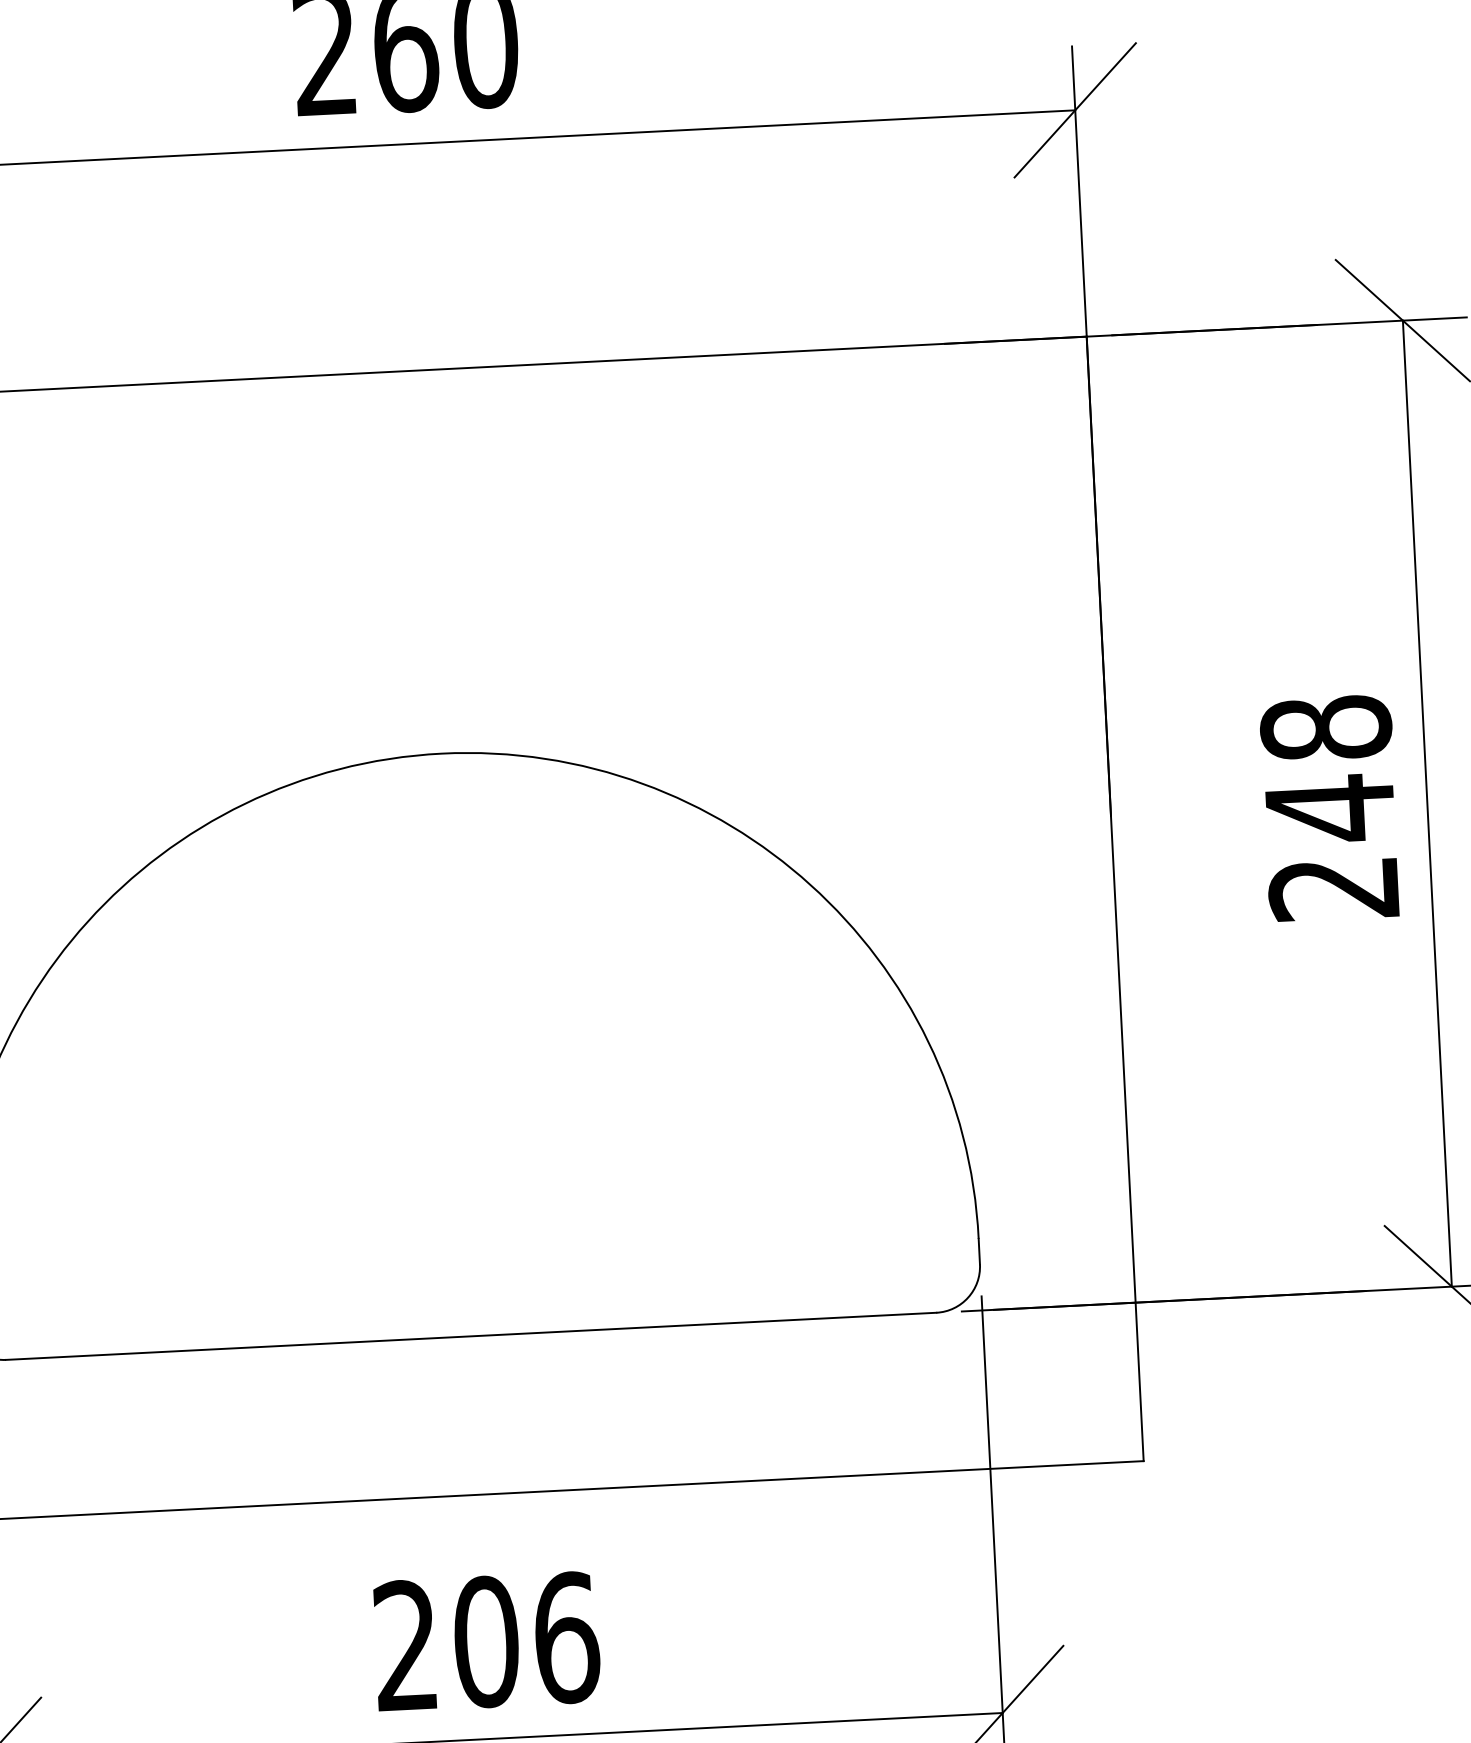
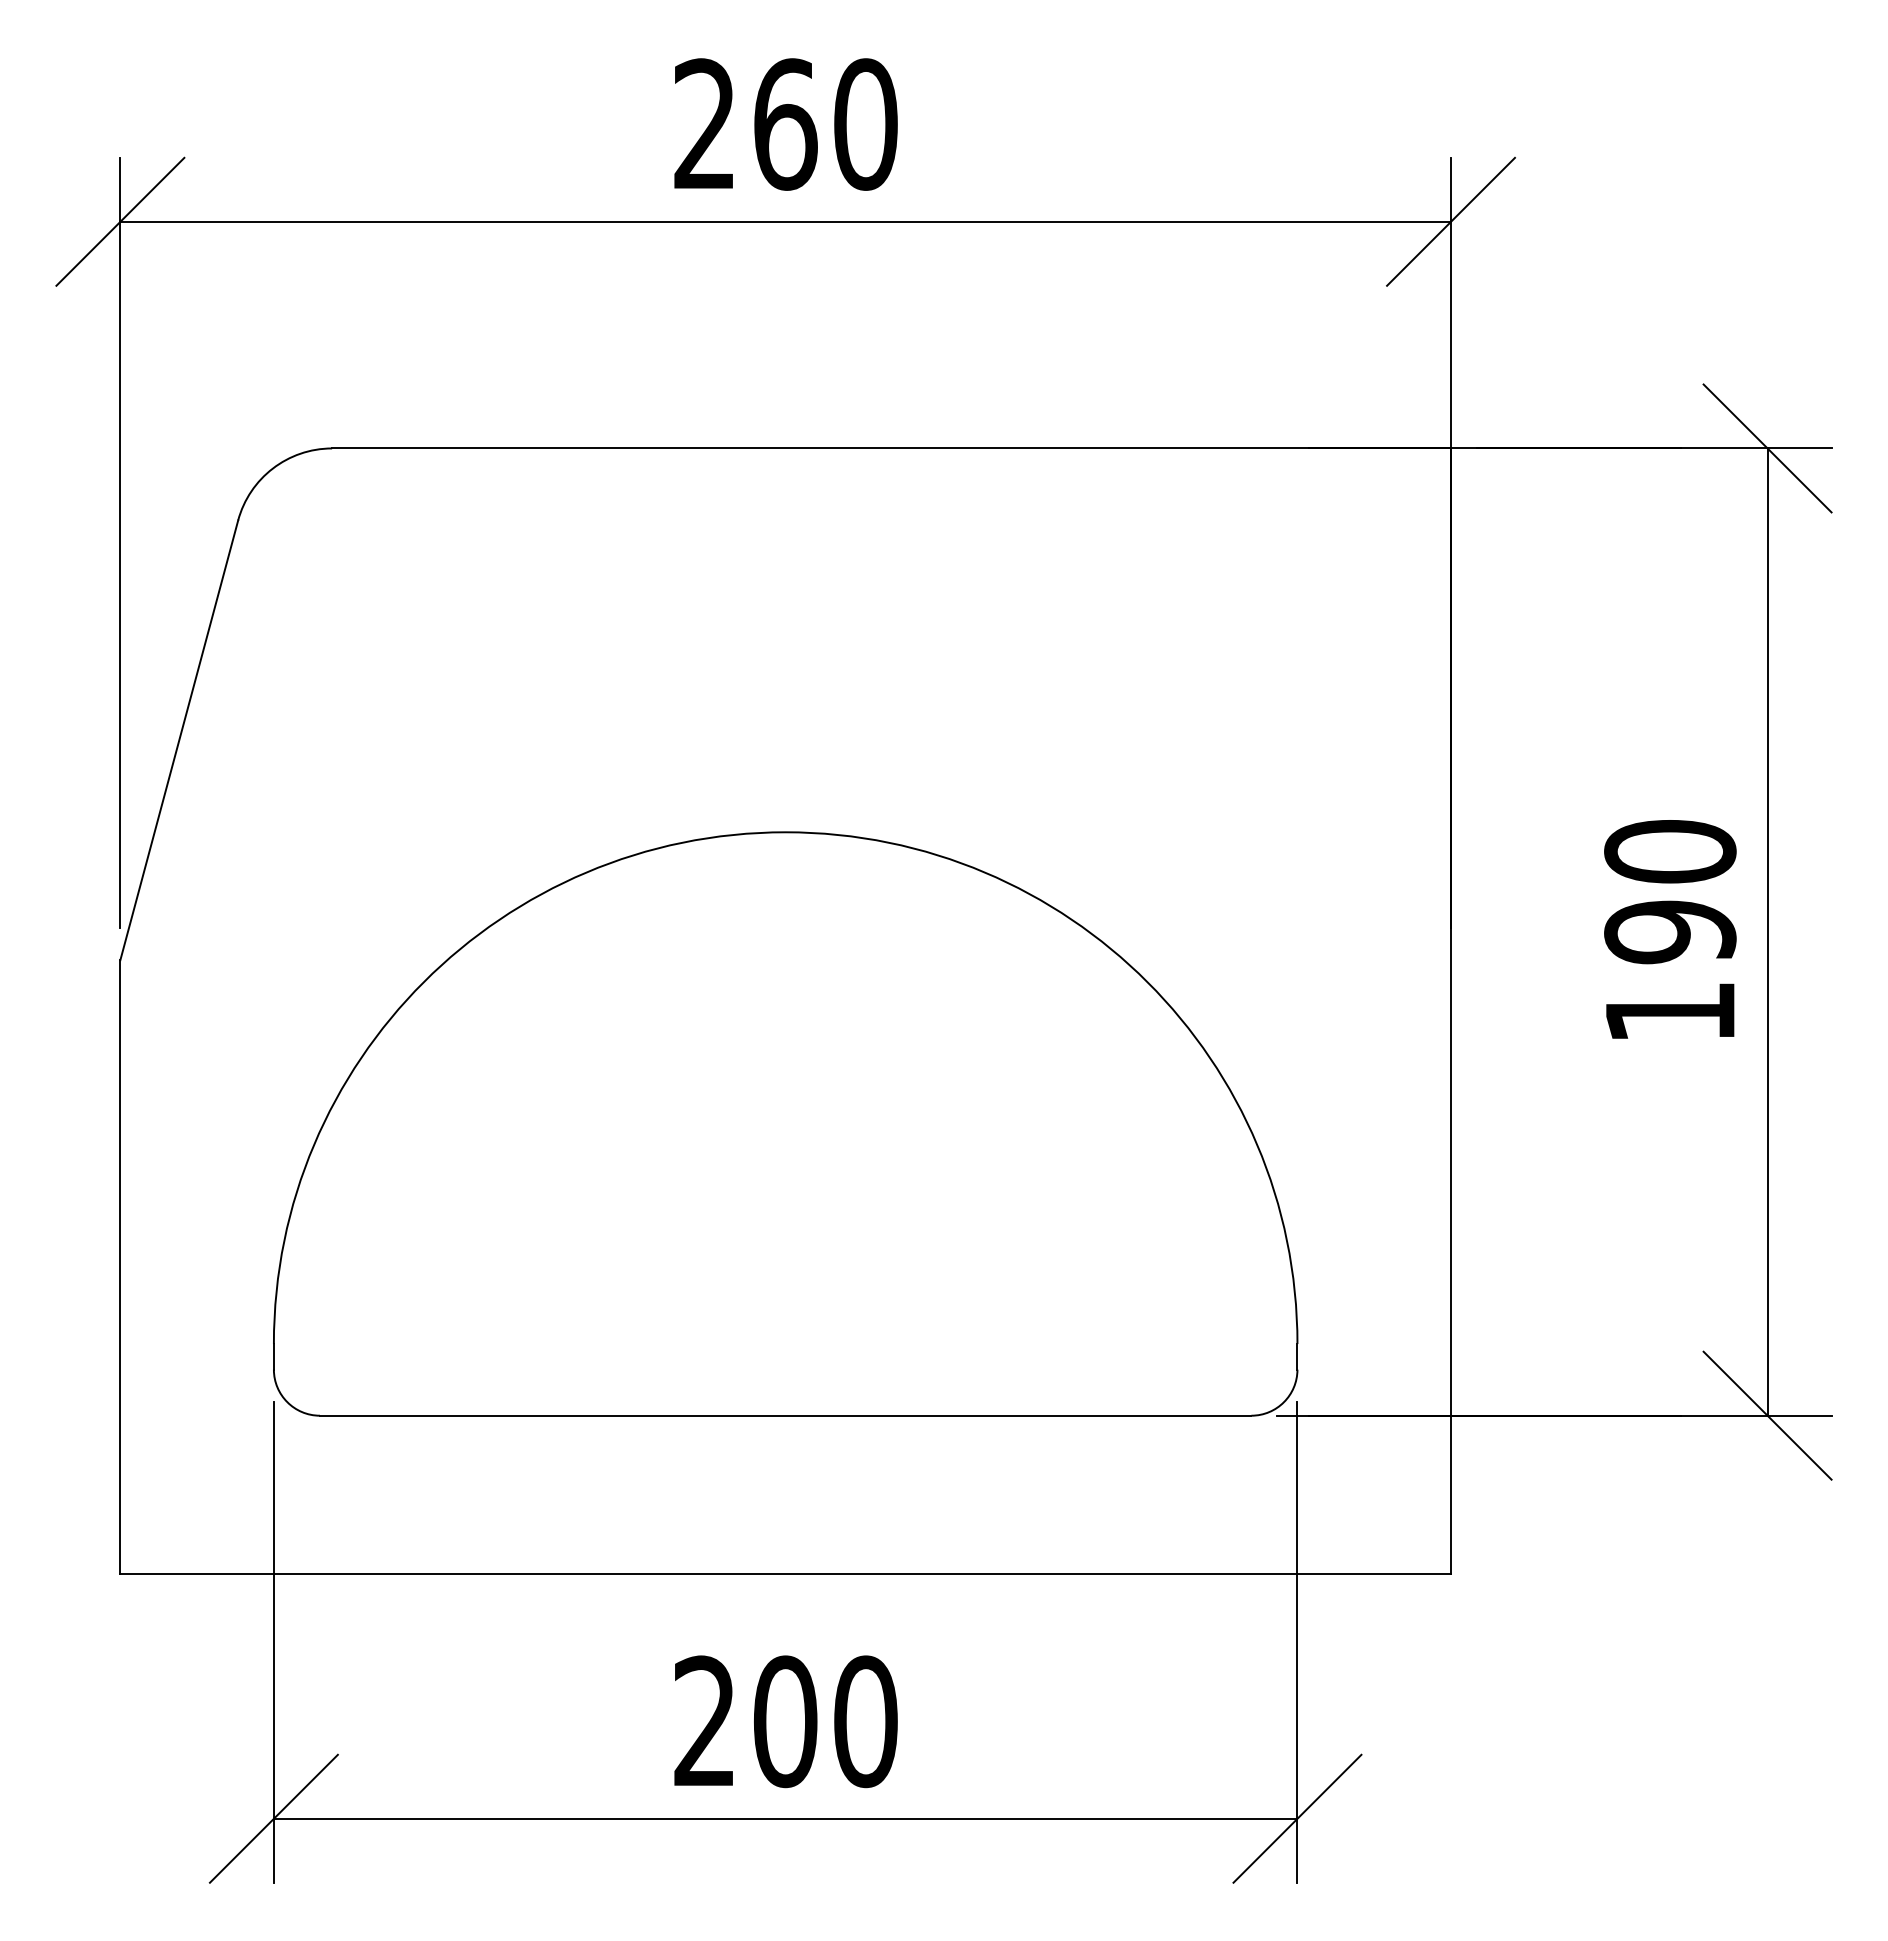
text: (1330, 807) -> (1670, 931), 248 -> 190
text: (567, 1637) -> (866, 1721), 206 -> 200

